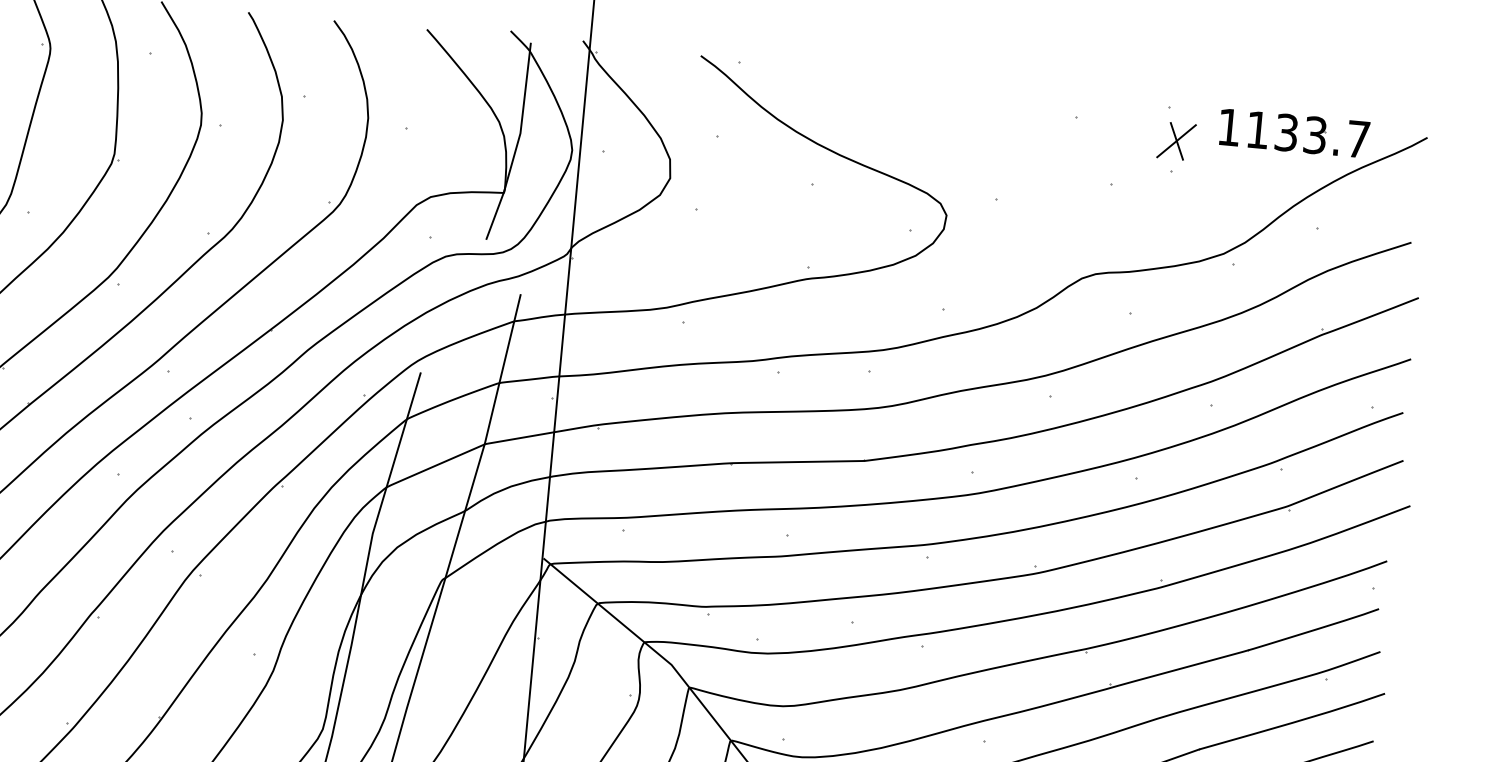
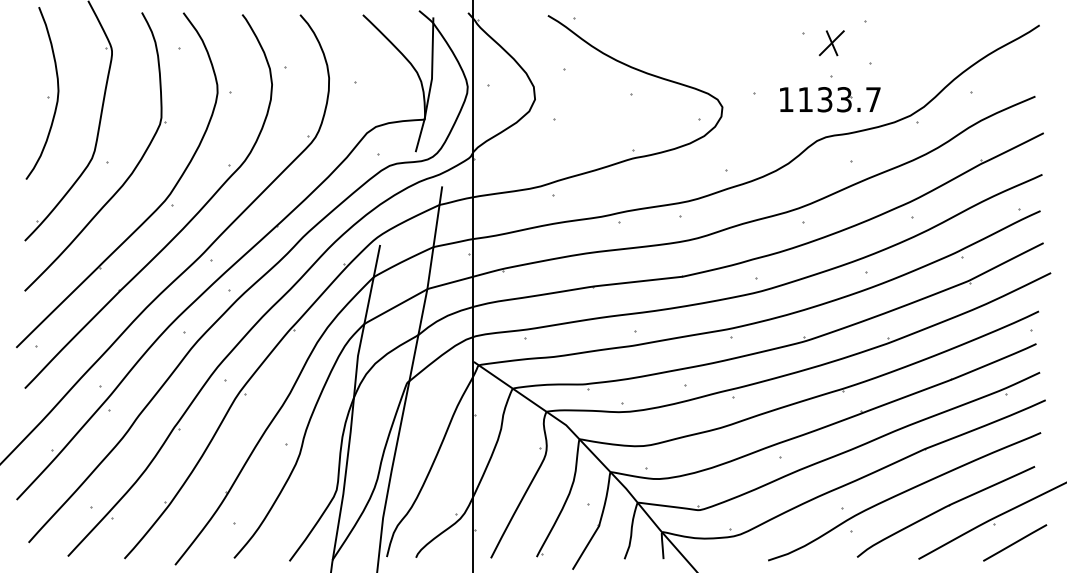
part: (1294, 133) -> (830, 99), moved
part: (1176, 141) -> (831, 43), moved

